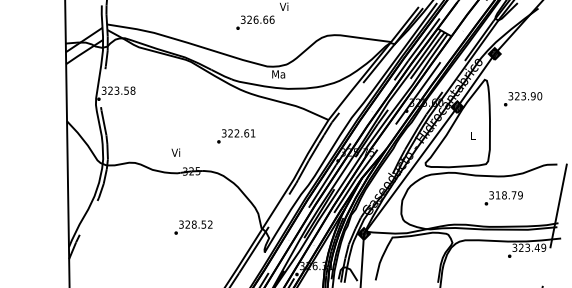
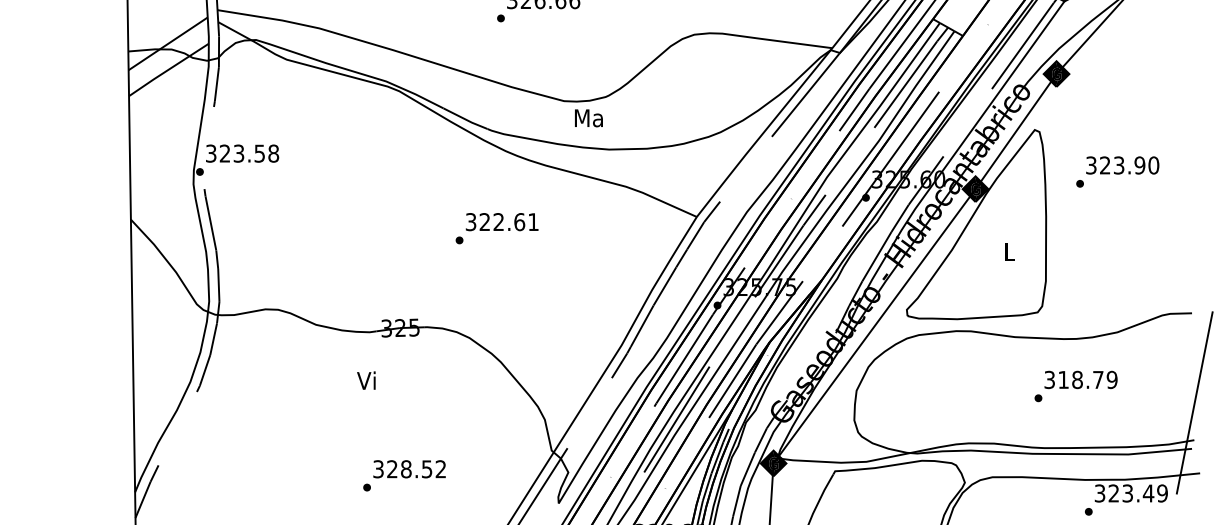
text: (236, 136) -> (497, 228), moved
text: (175, 152) -> (365, 380), moved
text: (193, 227) -> (404, 475), moved

